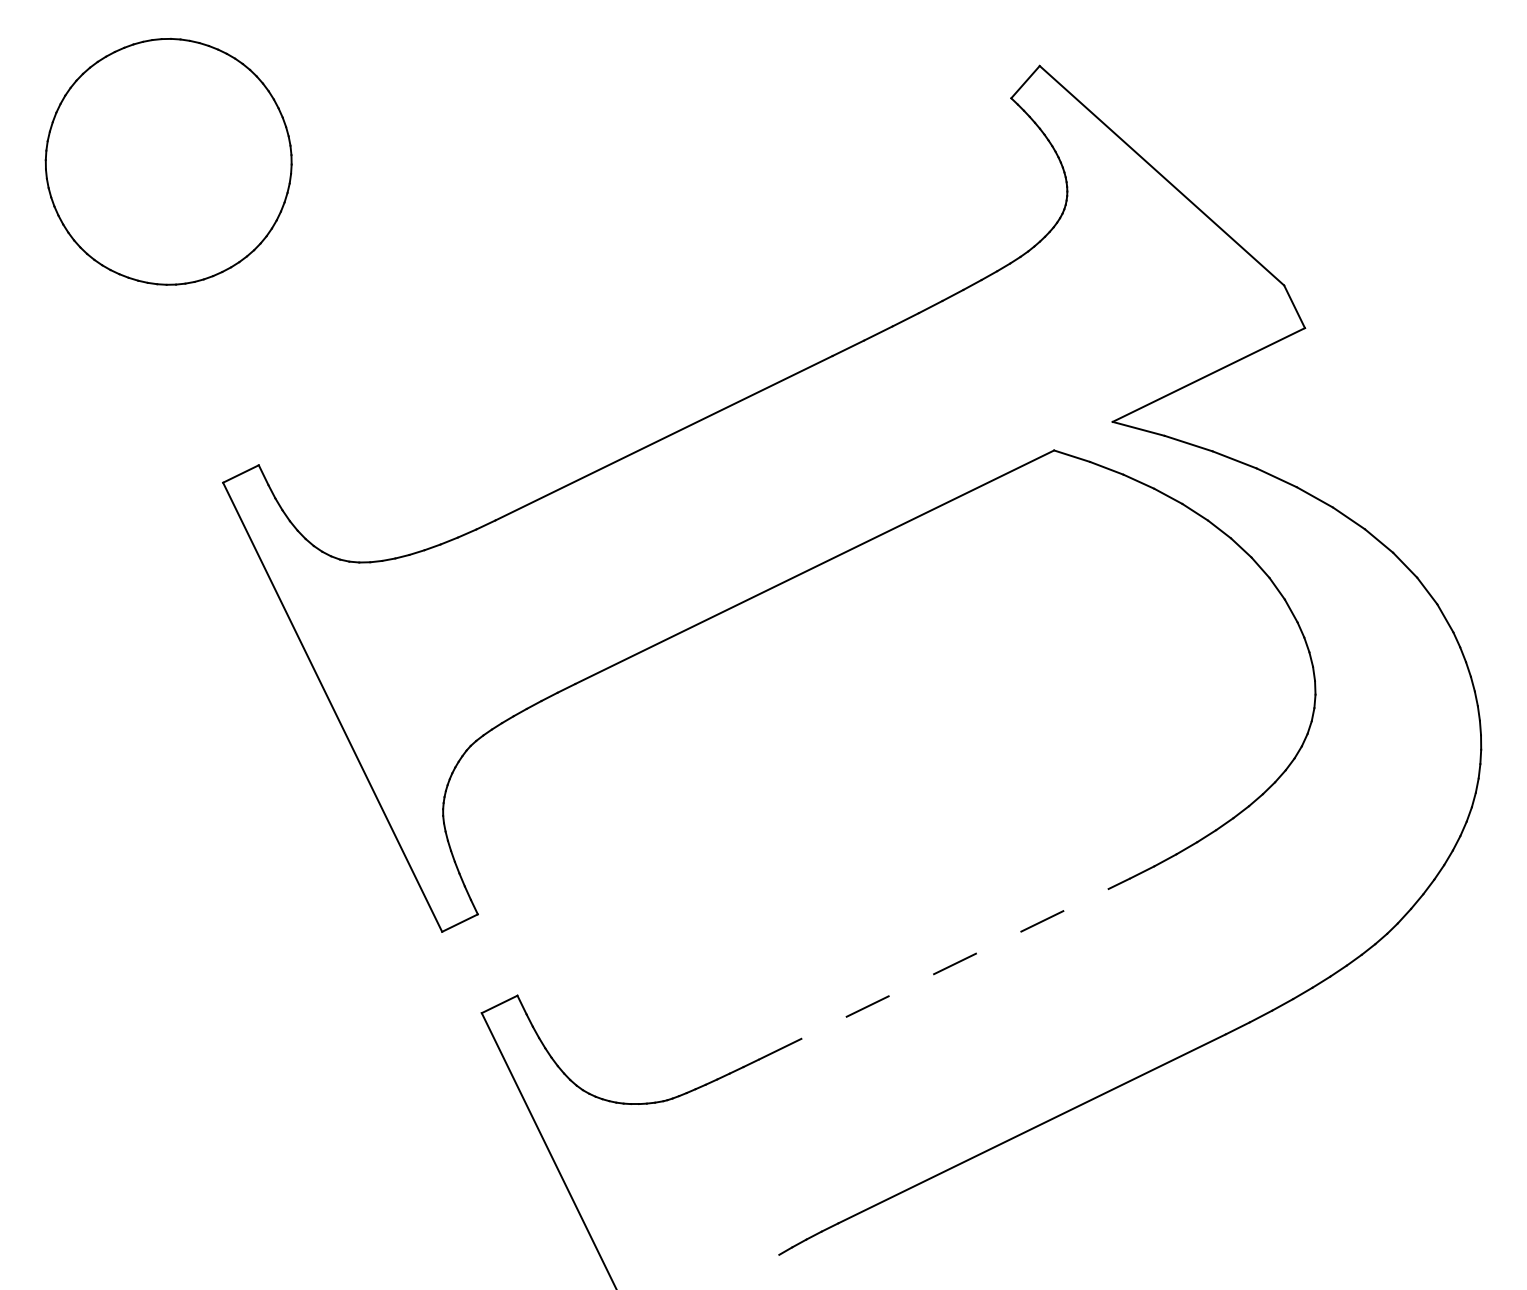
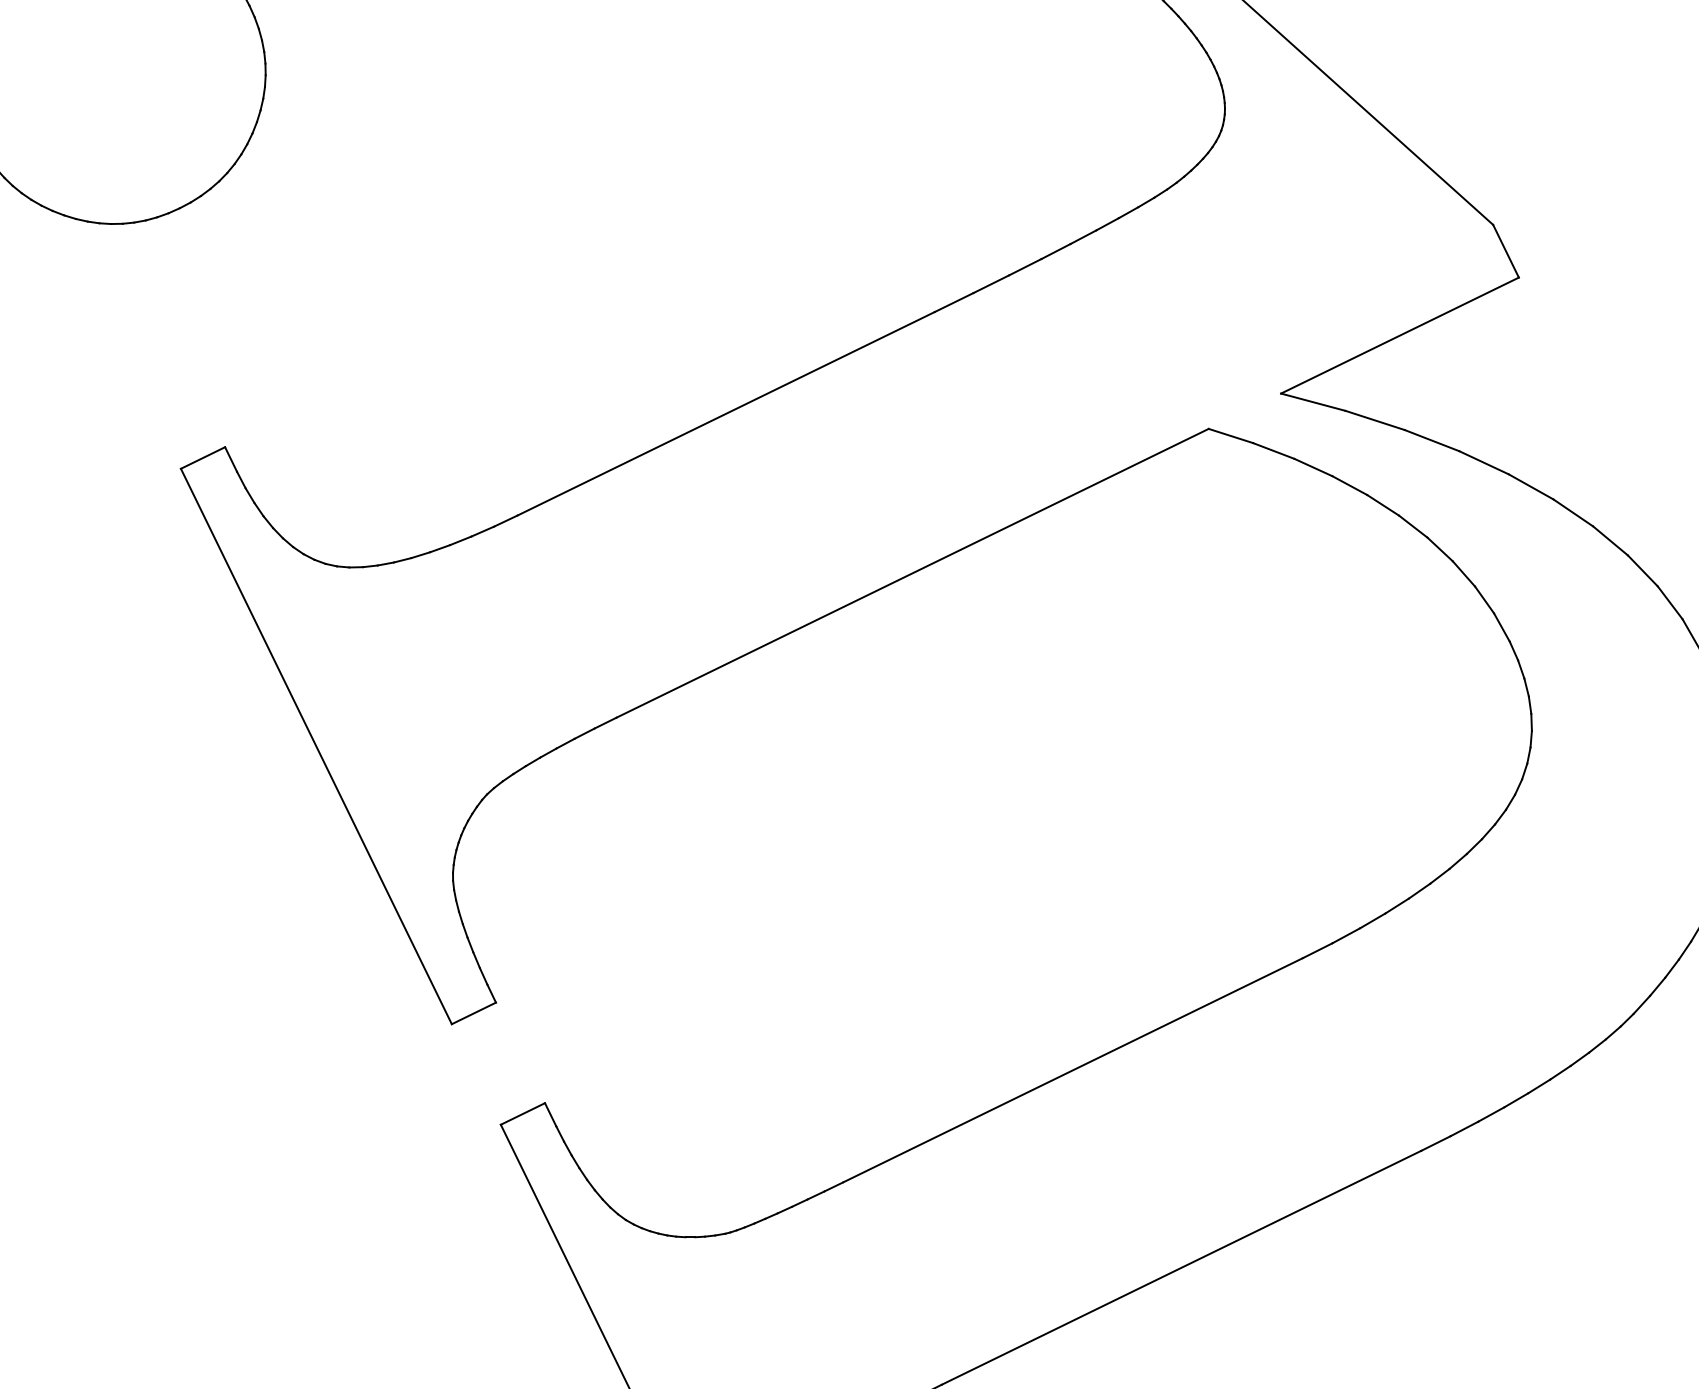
line: (944, 969) -> (1073, 1070), dashed -> solid

